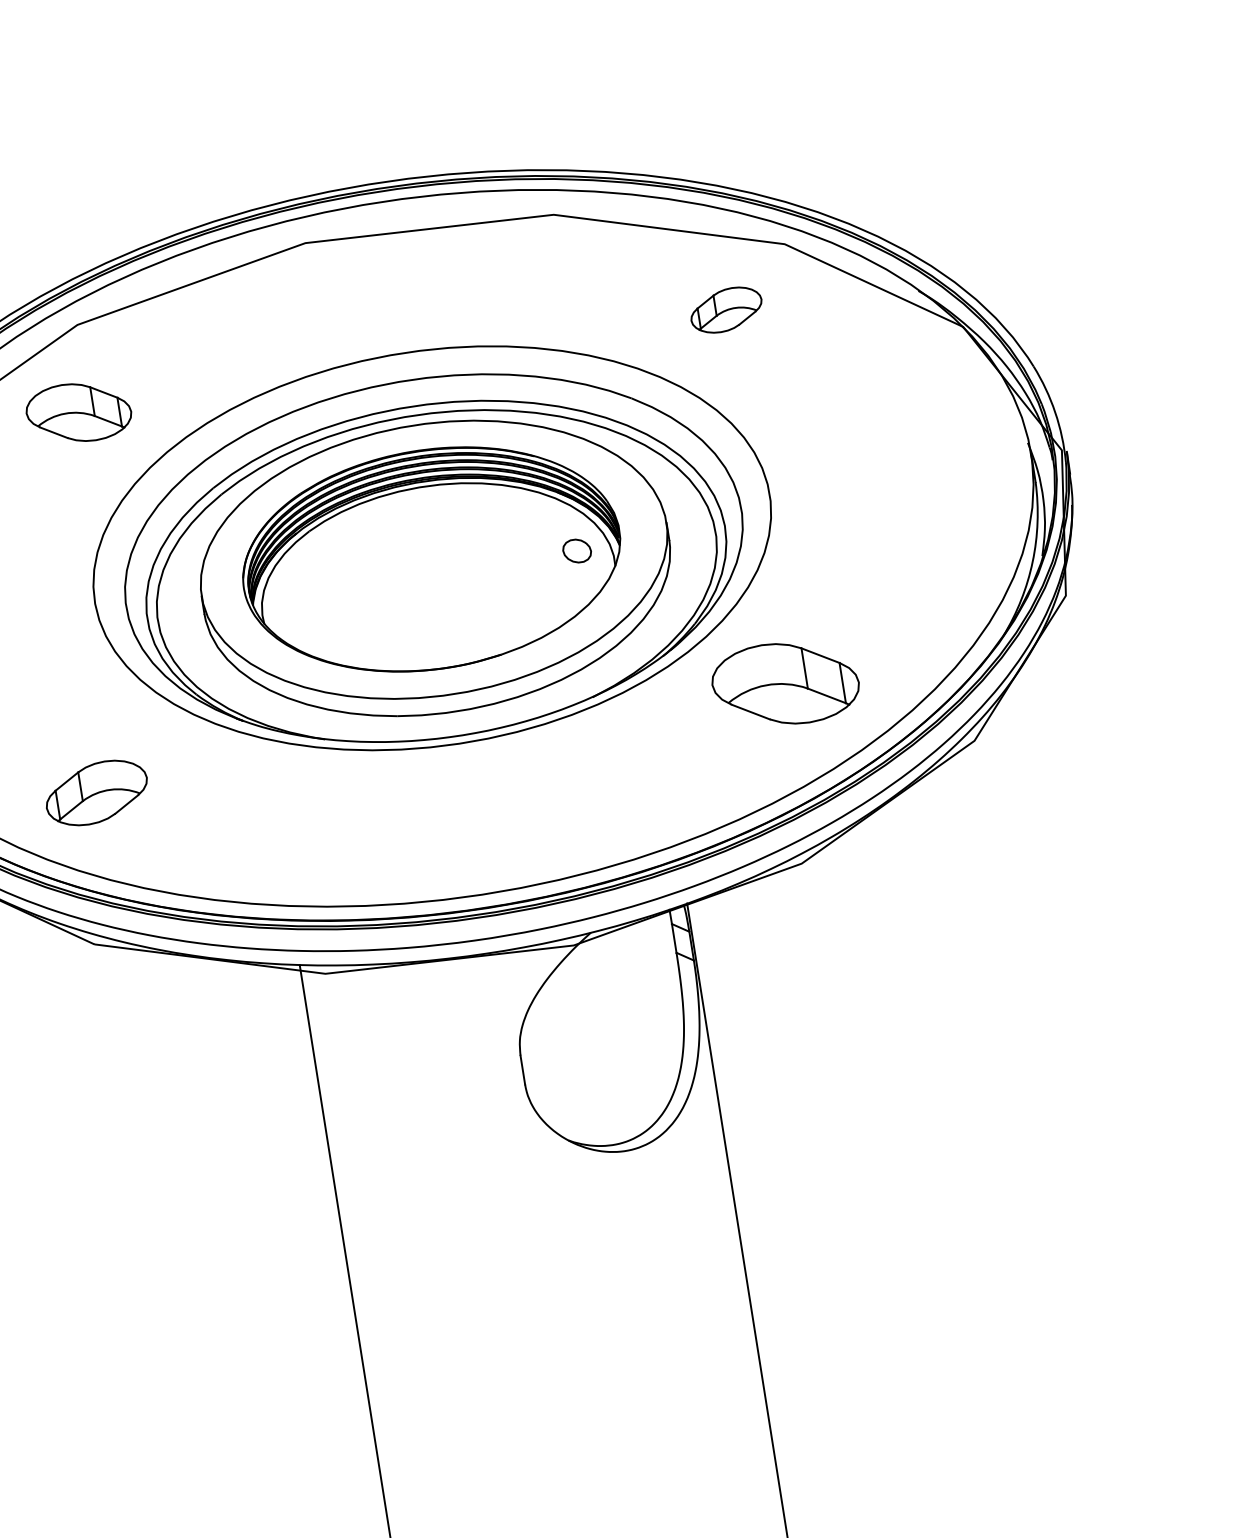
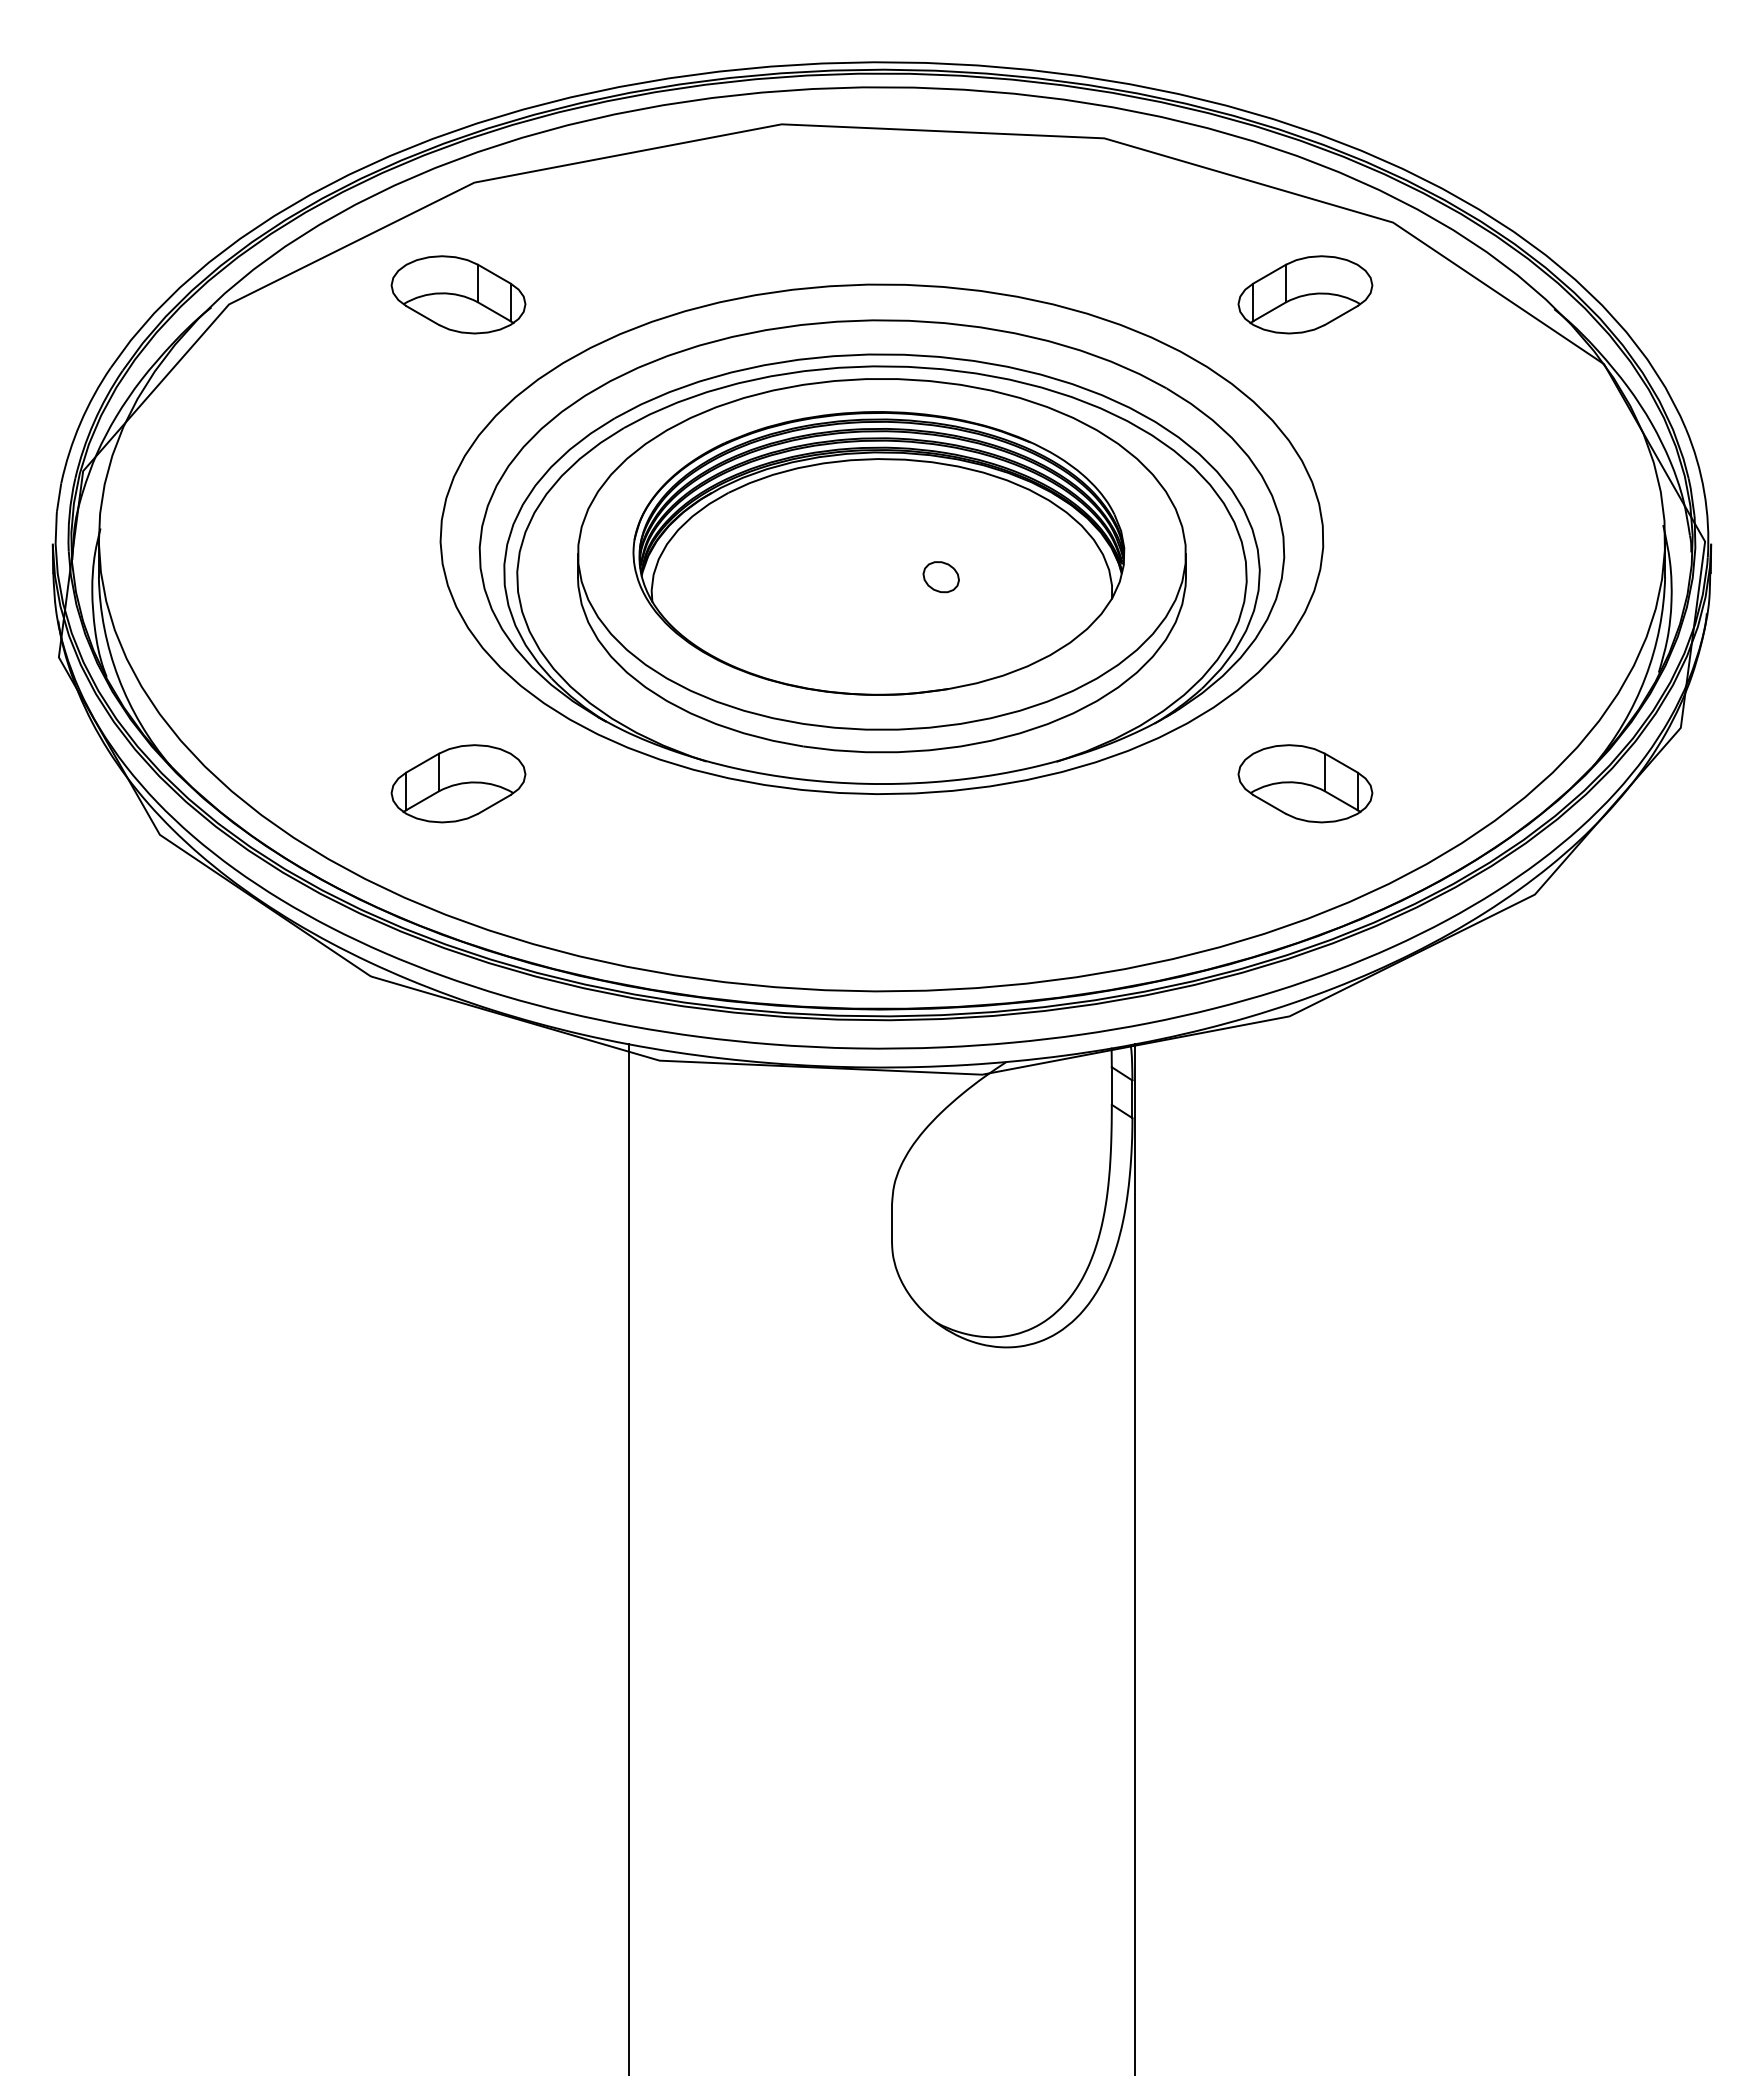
part: (726, 309) -> (1305, 294), size x1.43
part: (576, 551) -> (940, 577), moved
part: (785, 683) -> (1305, 783), size x0.71
part: (96, 792) -> (458, 783), moved

